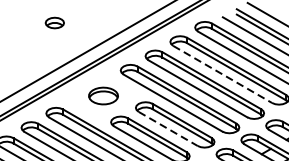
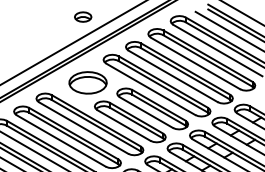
part: (55, 22) -> (83, 16), moved
line: (222, 74) -> (195, 63), dashed -> solid
part: (102, 95) -> (87, 82), size x1.43
line: (168, 128) -> (146, 112), dashed -> solid

